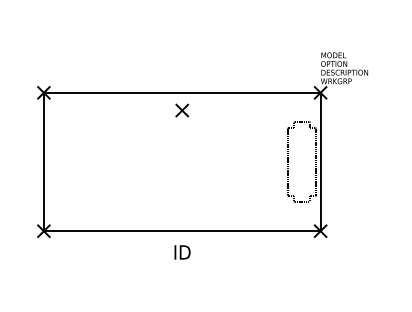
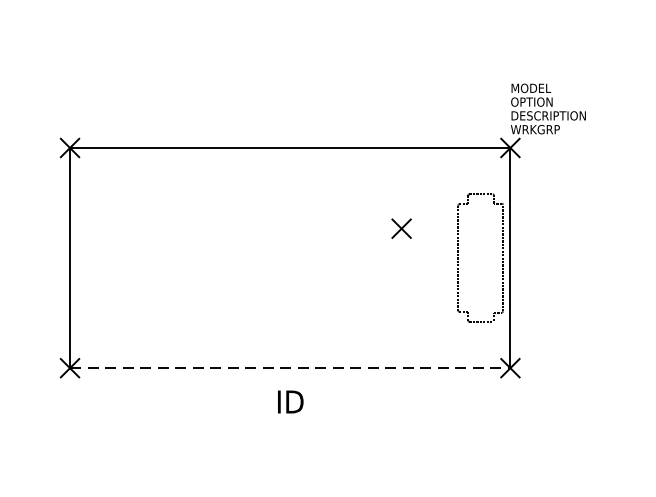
part: (182, 110) -> (402, 228), moved
line: (182, 231) -> (290, 368), solid -> dashed

